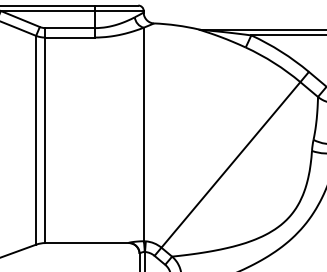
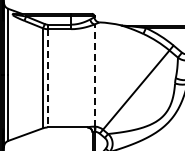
line: (143, 134) -> (94, 75), solid -> dashed
line: (45, 140) -> (47, 78), solid -> dashed

